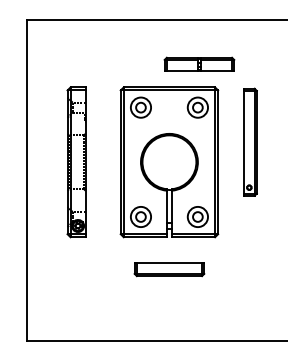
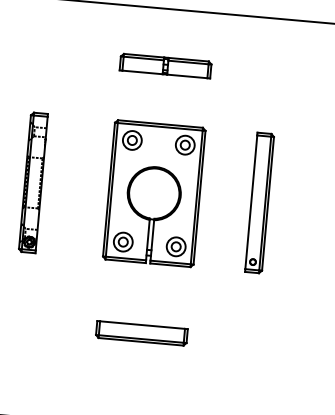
part: (199, 63) -> (165, 65), moved
part: (250, 141) -> (259, 202), moved
part: (76, 161) -> (33, 181), size x0.71
part: (169, 161) -> (154, 192), size x0.71

